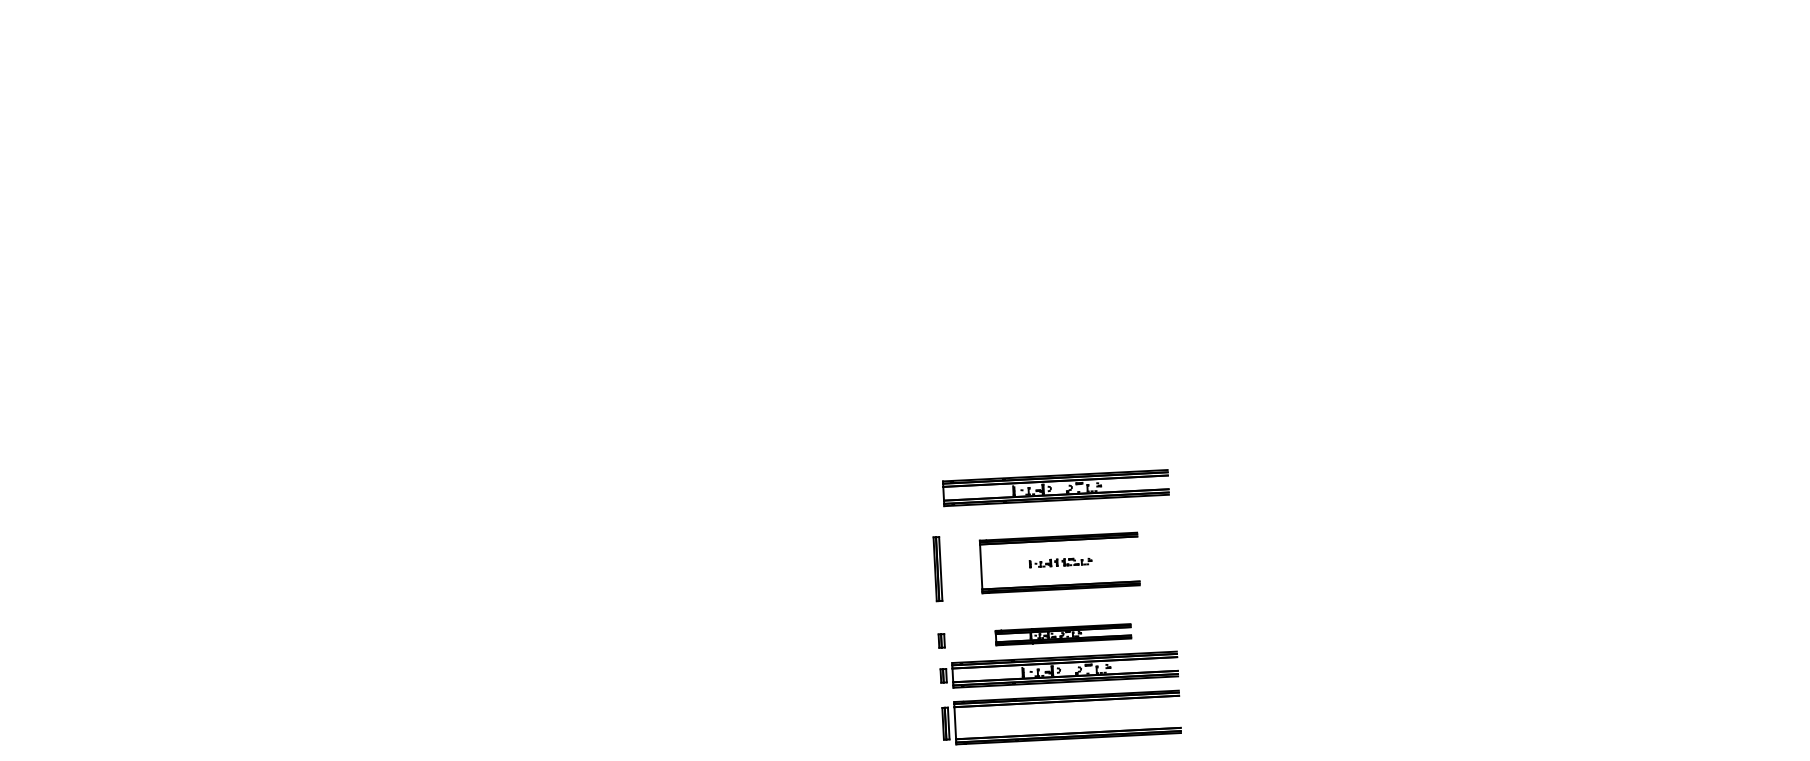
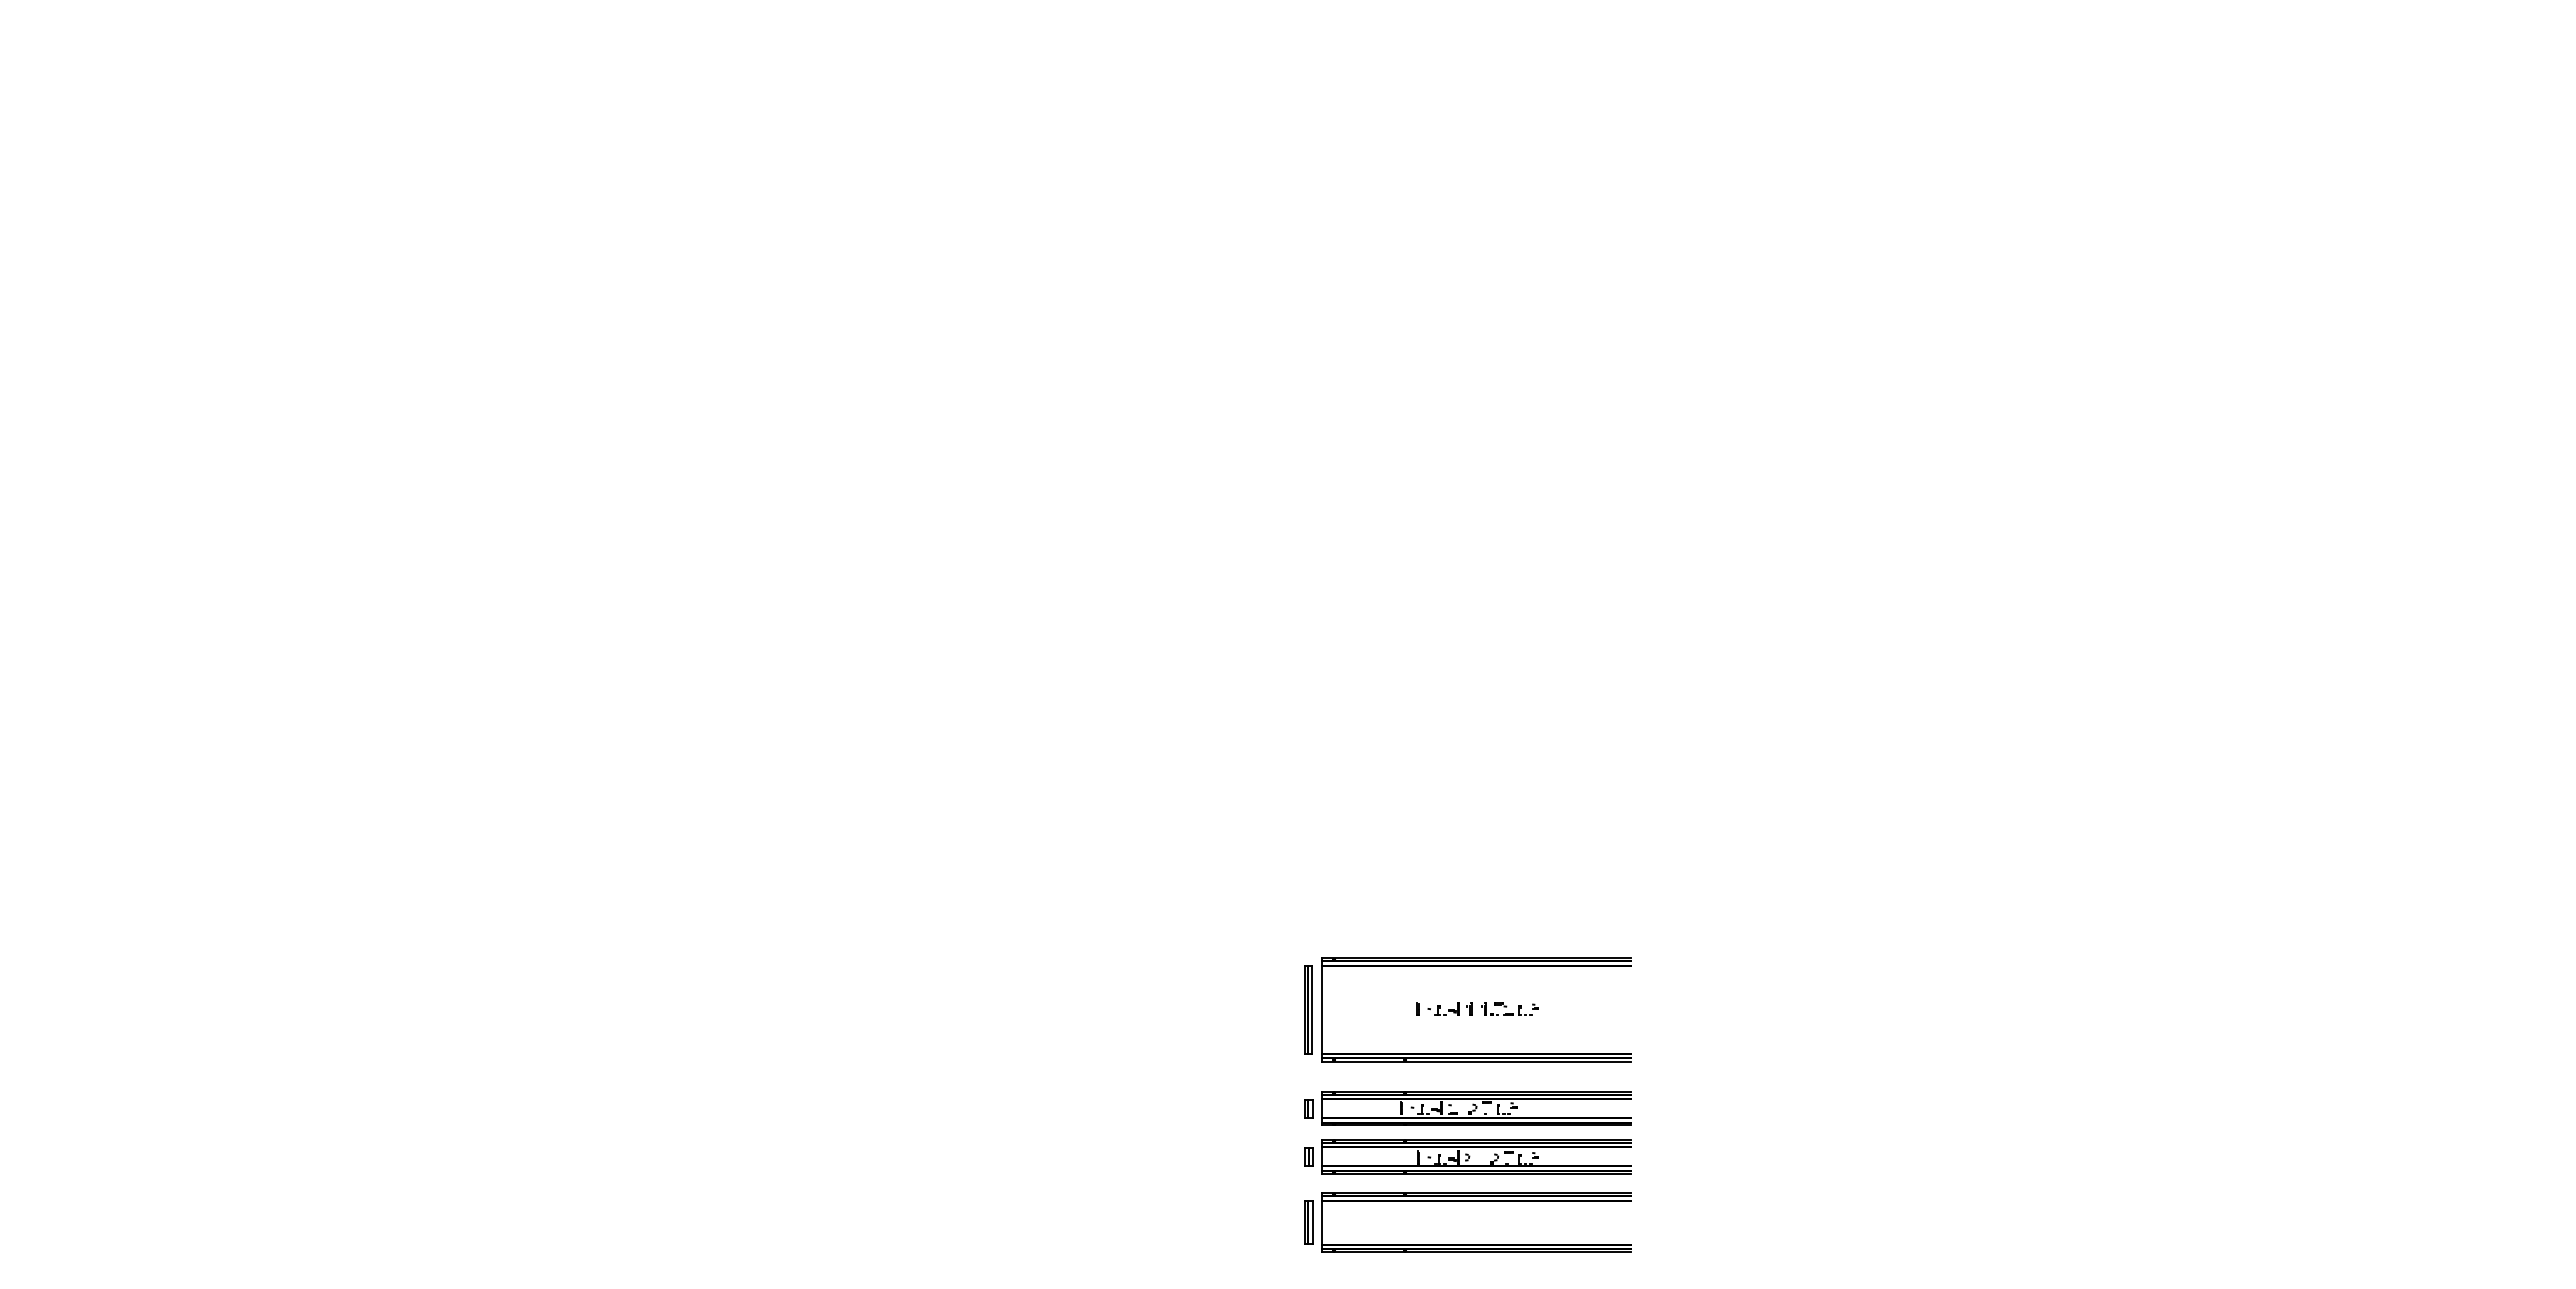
part: (1056, 487) -> (1476, 906), removed
part: (1059, 562) -> (1476, 1009), size x1.43
part: (1063, 634) -> (1476, 1108), size x1.67

